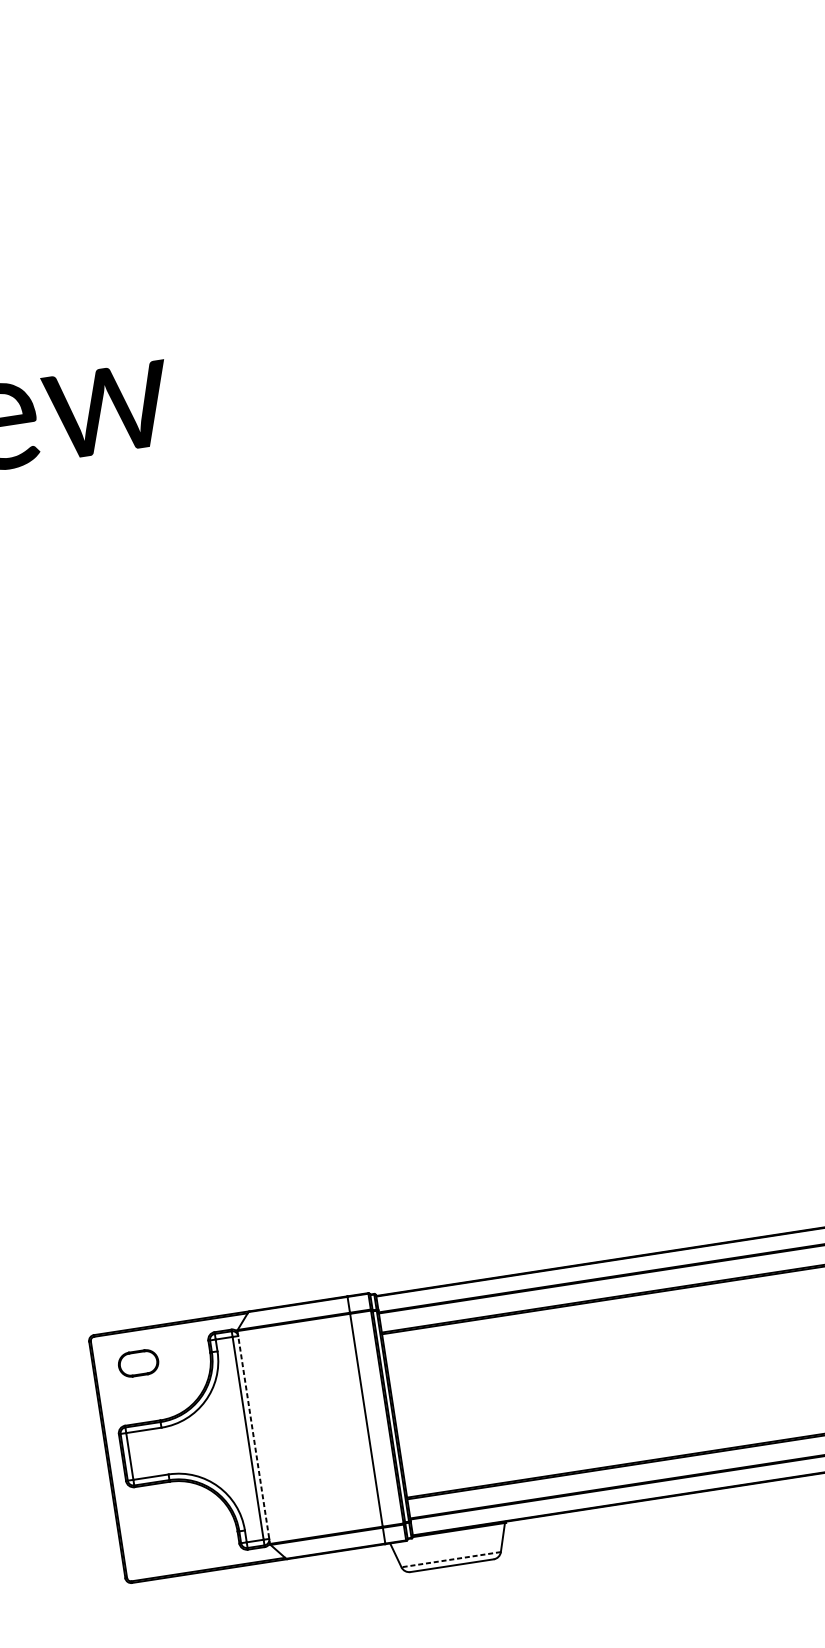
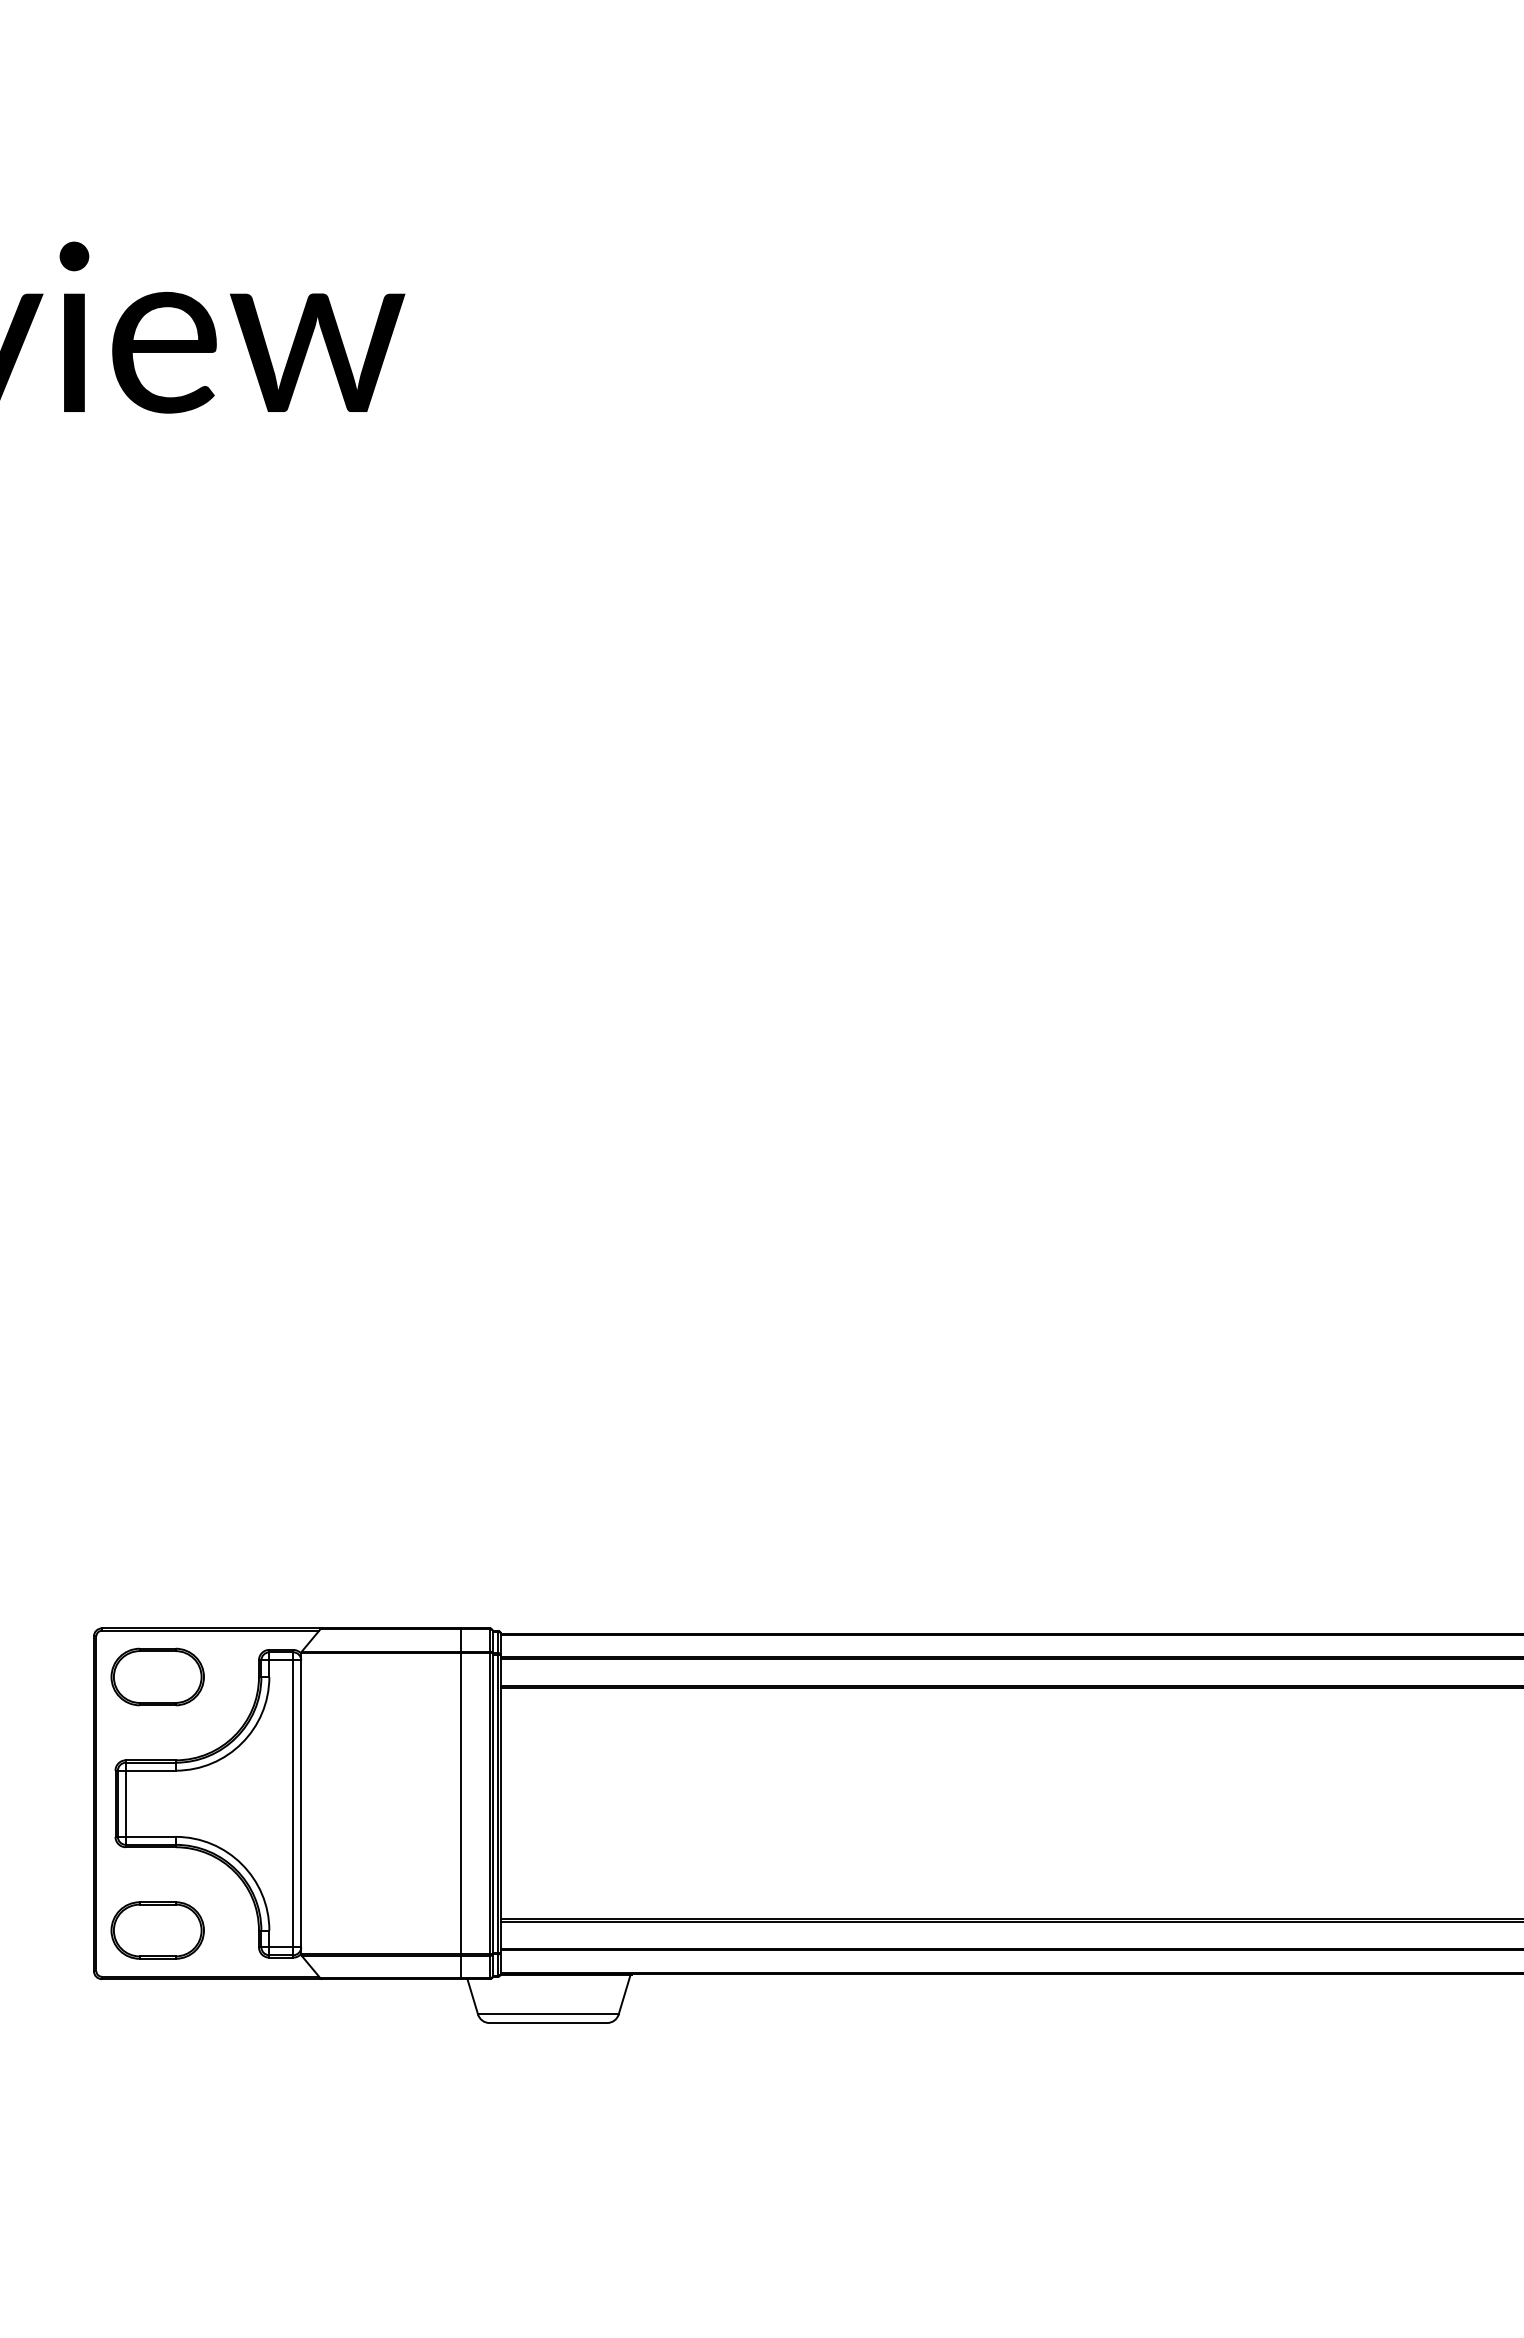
part: (138, 1363) -> (157, 1676), size x1.67
line: (253, 1437) -> (301, 1803), dashed -> solid
part: (165, 1542) -> (157, 1930), added
line: (450, 1559) -> (547, 2014), dashed -> solid

